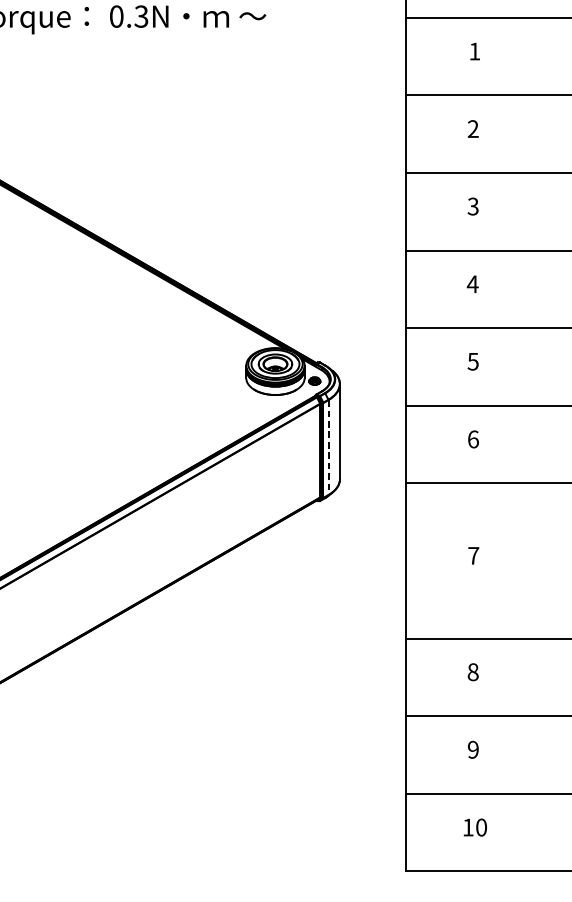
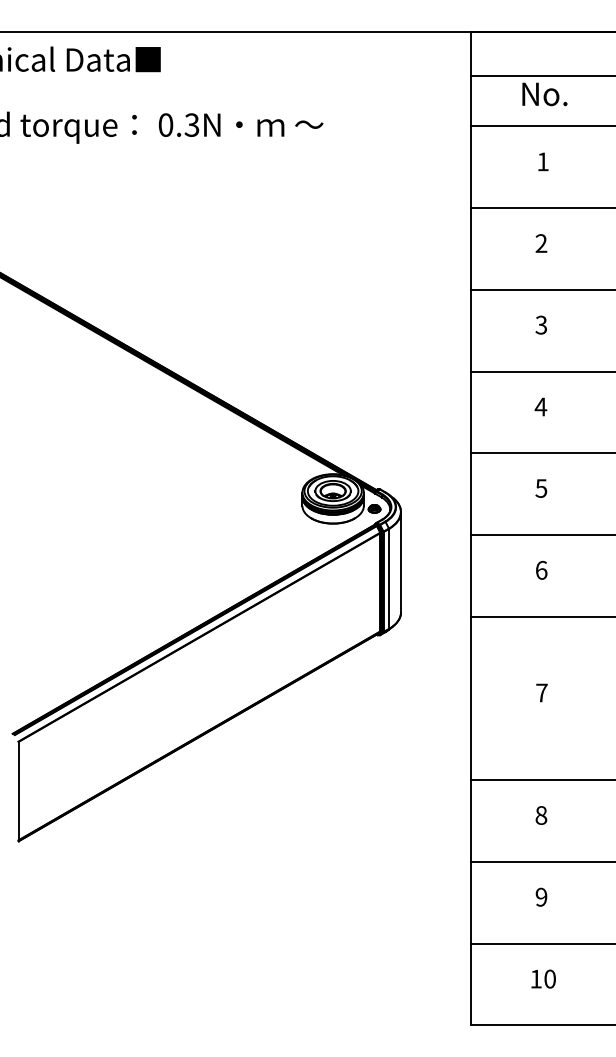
line: (328, 447) -> (389, 578), dashed -> solid

